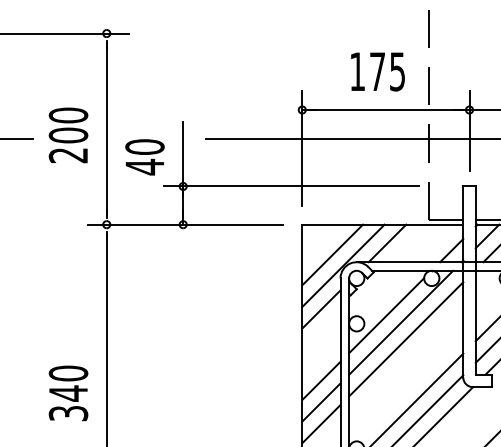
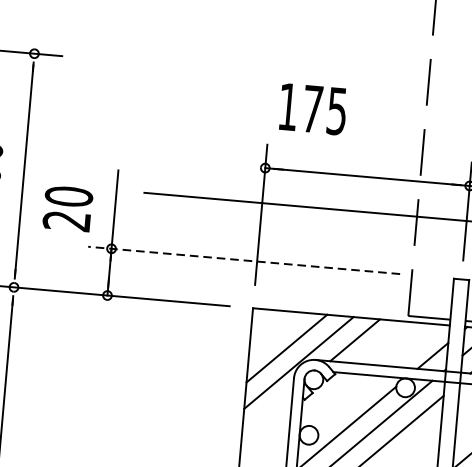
text: (377, 71) -> (312, 108), moved
text: (144, 166) -> (66, 220), 40 -> 20
line: (291, 186) -> (243, 260), solid -> dashed
line: (321, 309) -> (267, 414), removed

